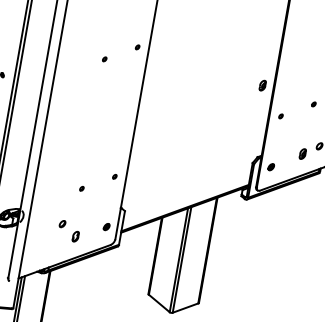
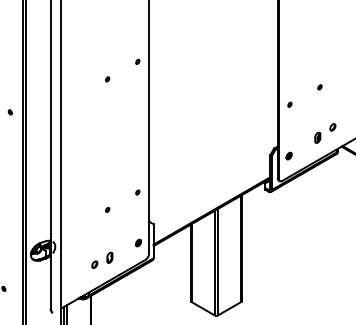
part: (262, 85) -> (266, 77), removed
part: (62, 223) -> (94, 264), moved

